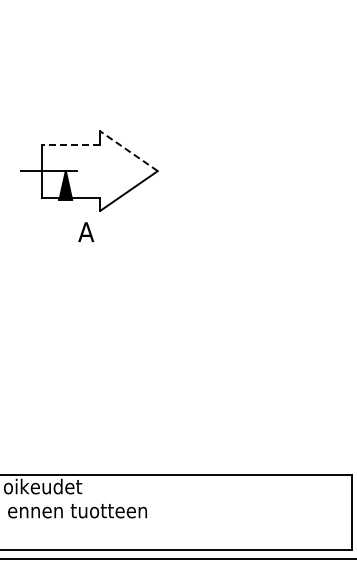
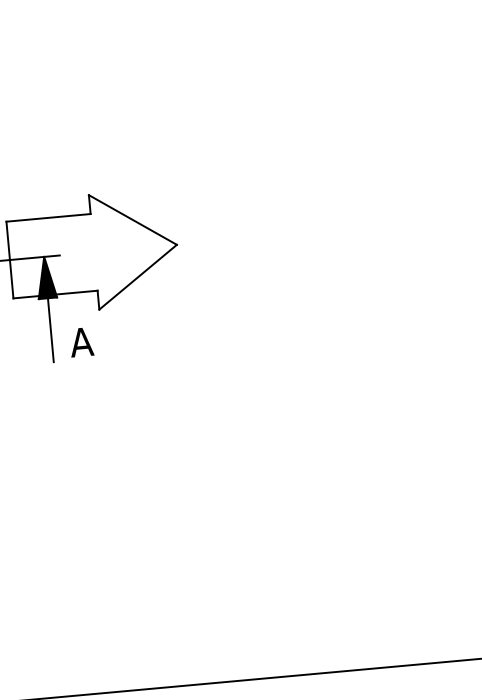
line: (70, 144) -> (47, 217), dashed -> solid
line: (129, 151) -> (133, 220), dashed -> solid
line: (65, 221) -> (50, 329), added

